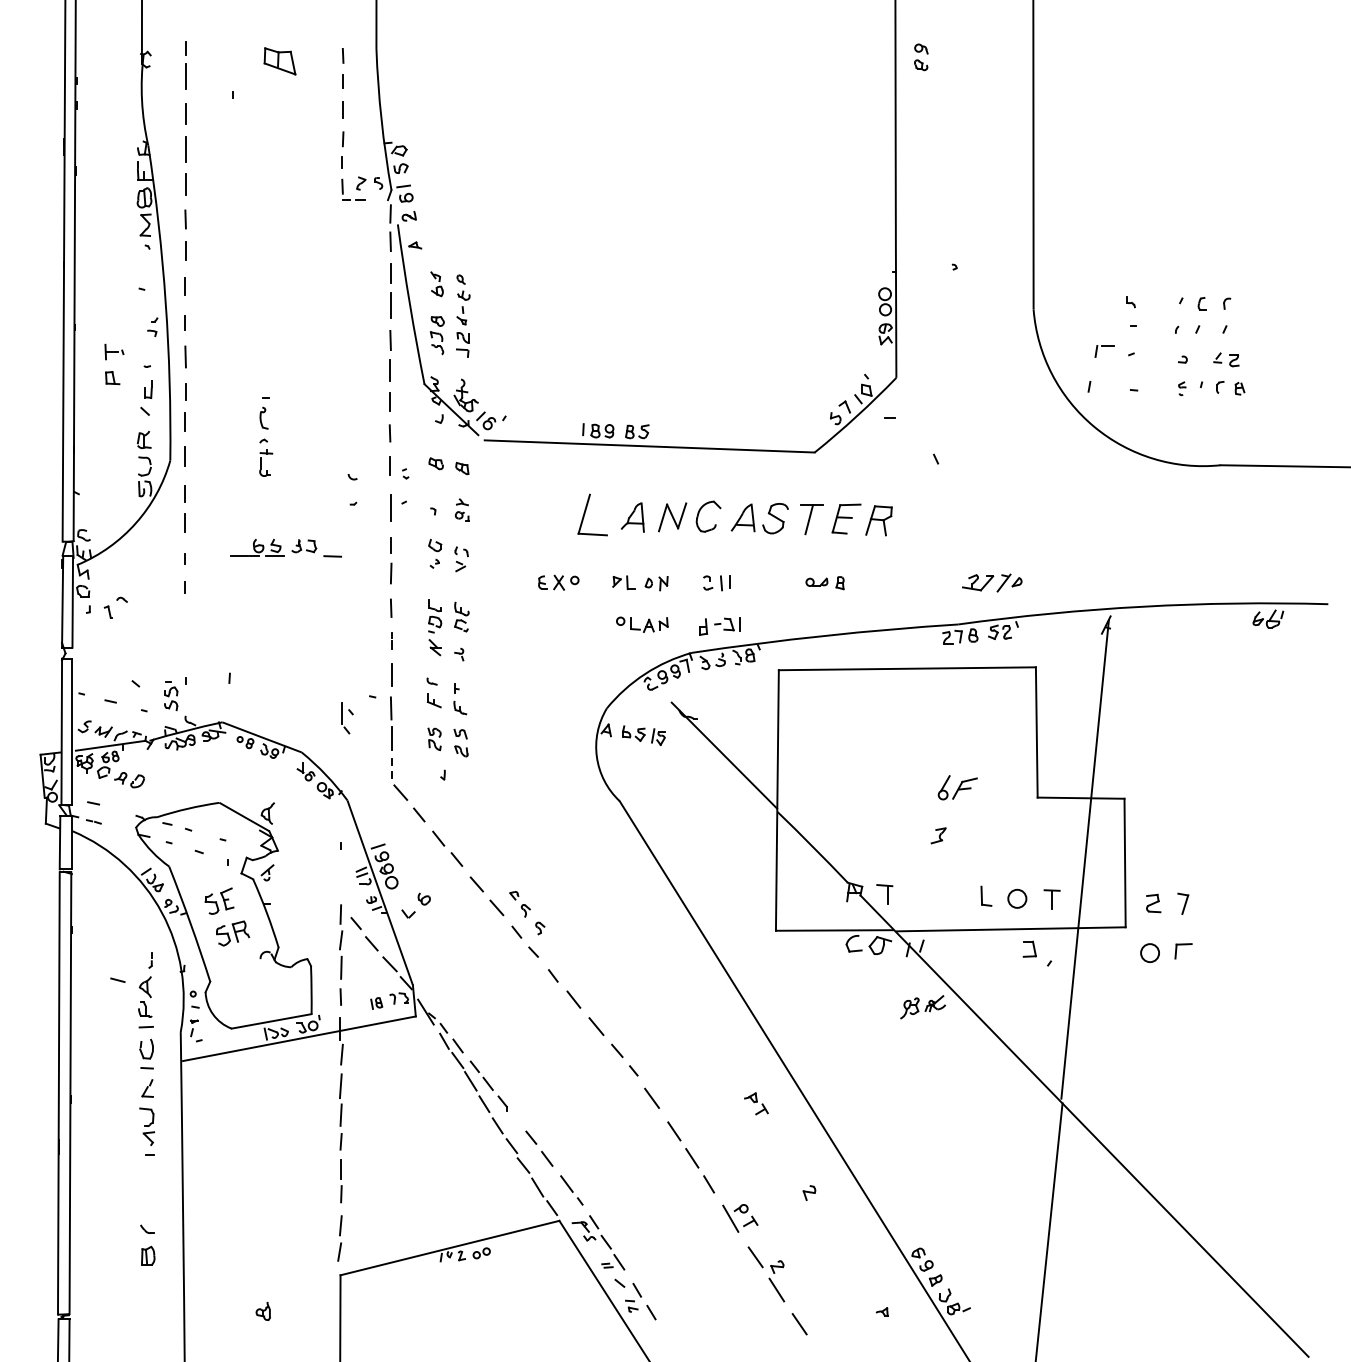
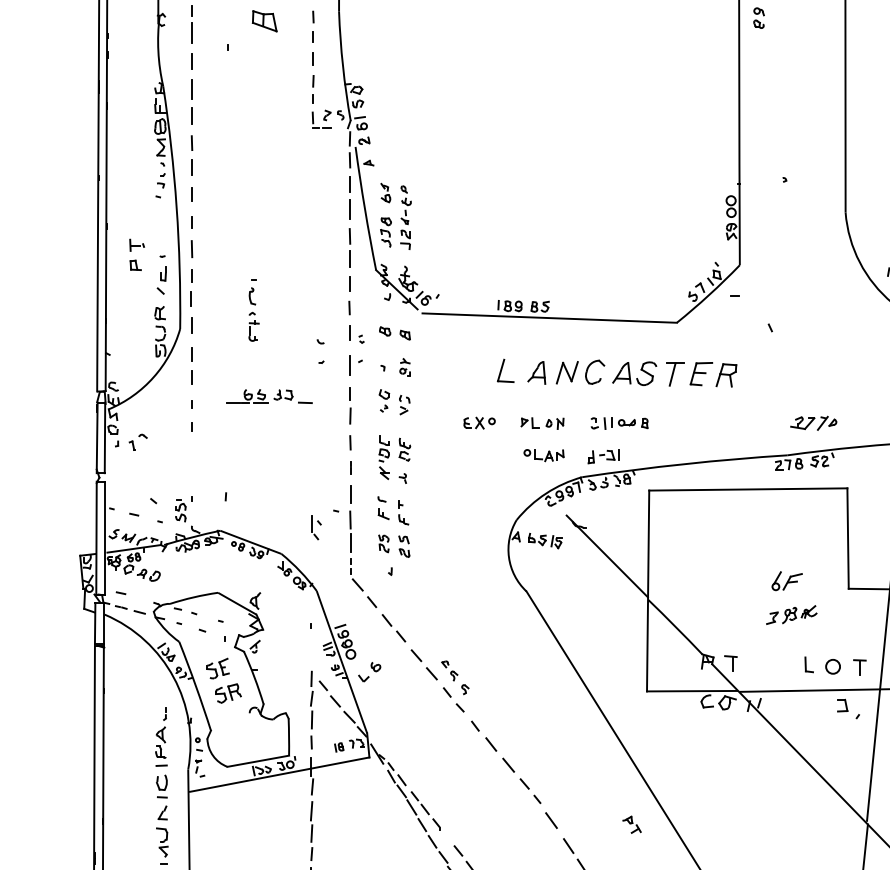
part: (152, 327) -> (161, 180), moved
part: (592, 514) -> (505, 370), size x0.71
part: (824, 583) -> (632, 423), moved
line: (117, 979) -> (139, 611), moved
part: (922, 1007) -> (799, 614), moved

